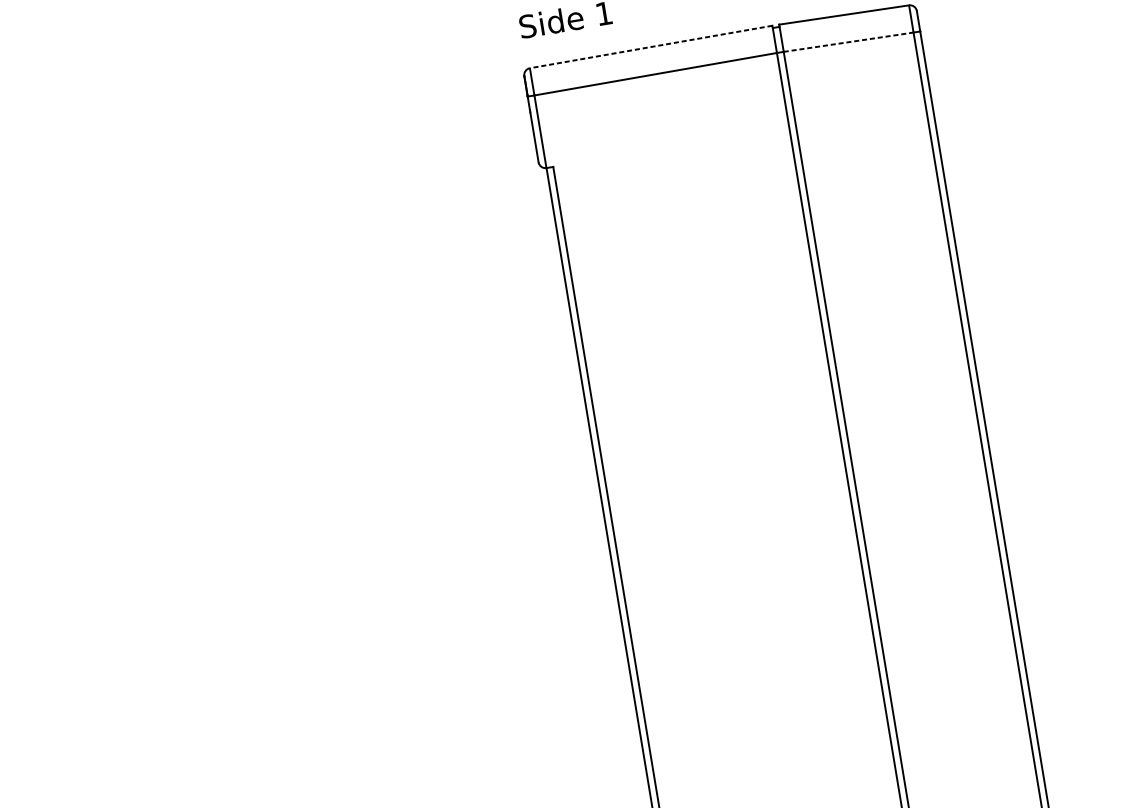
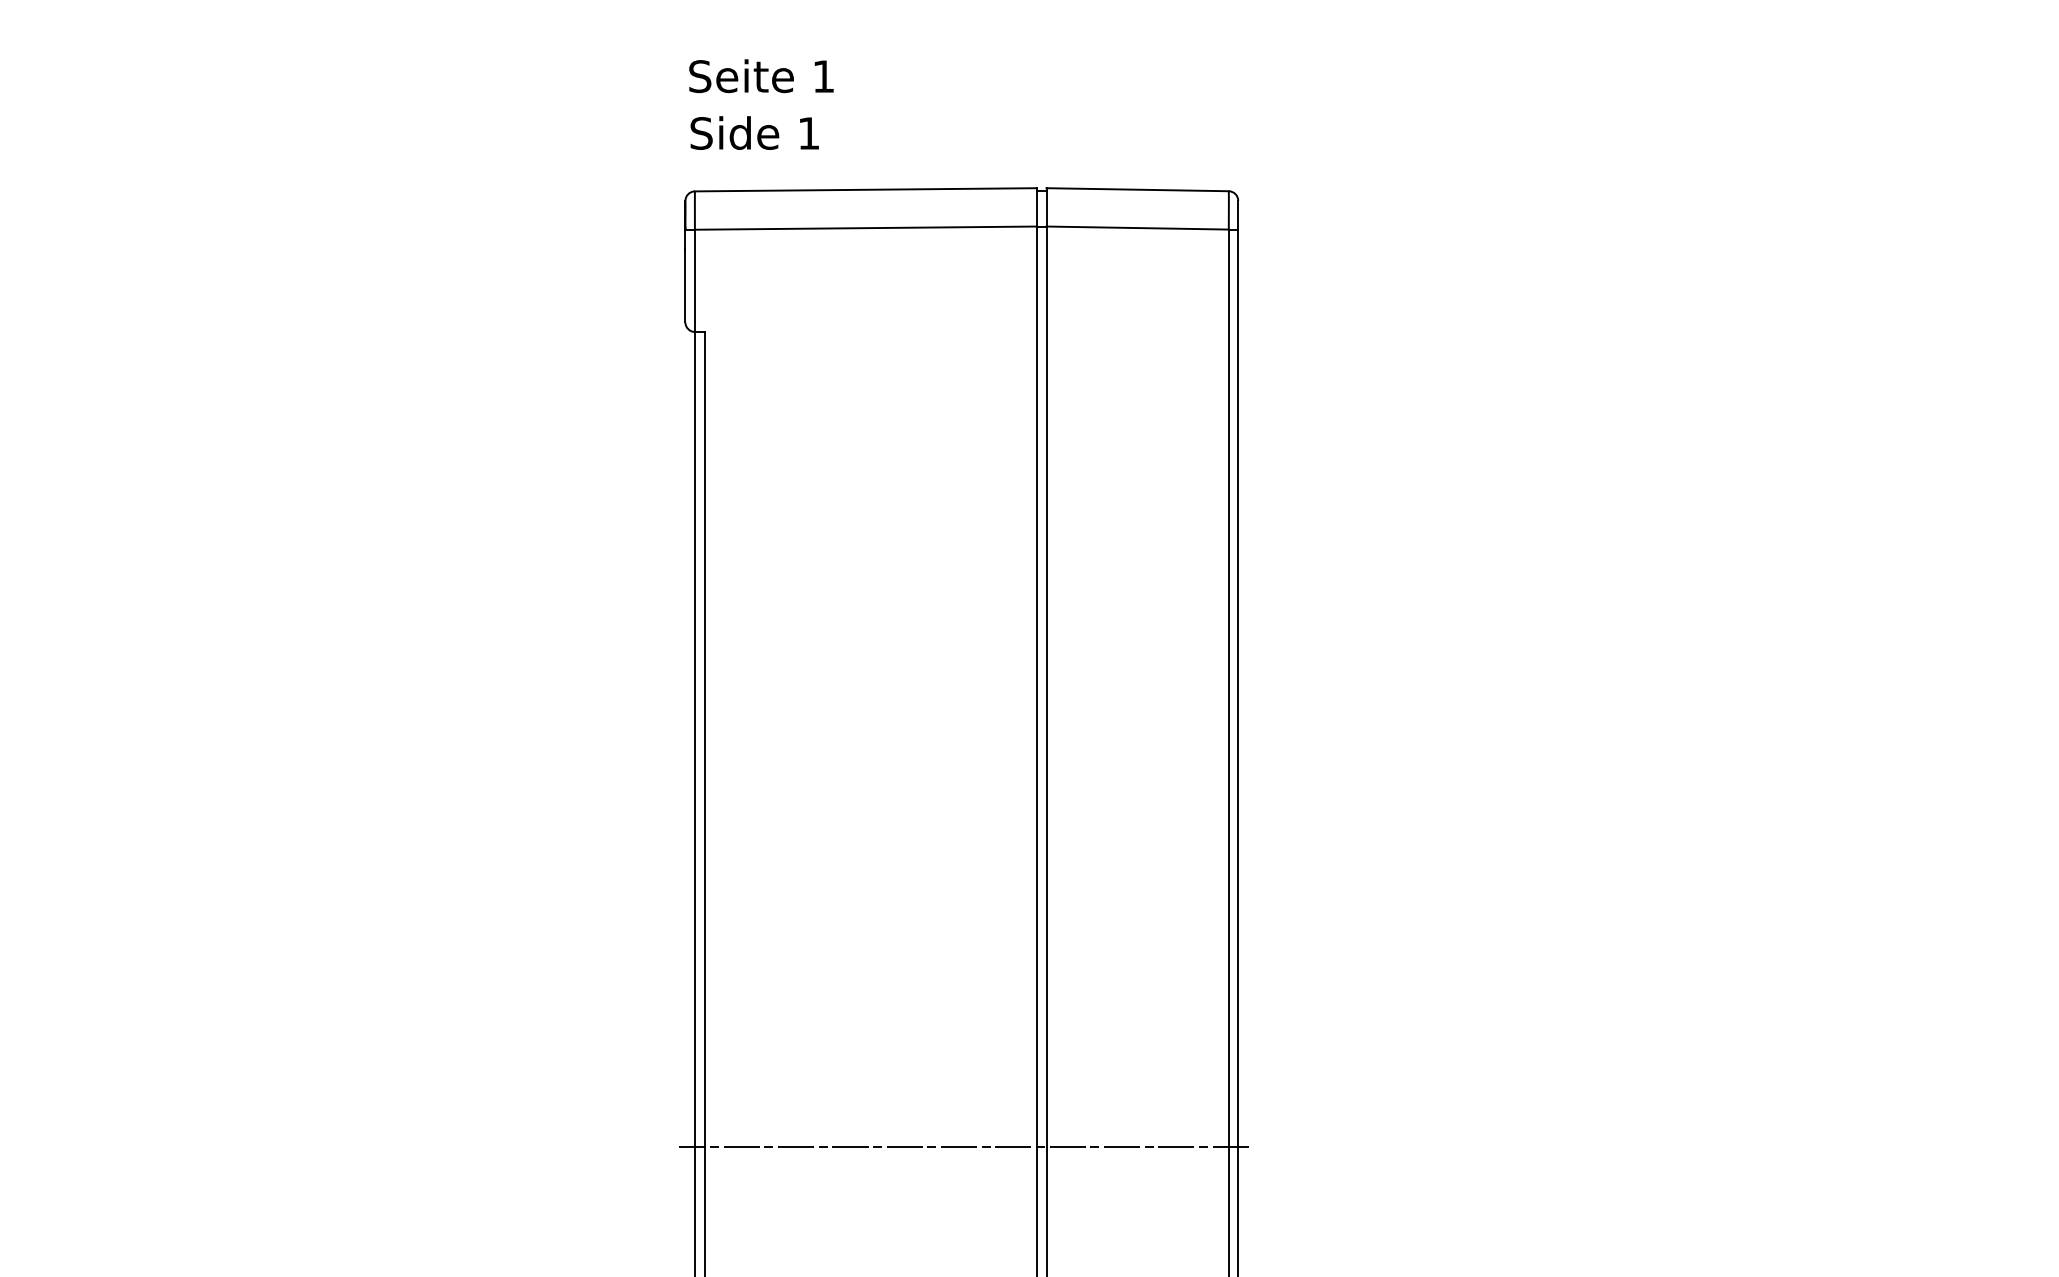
line: (849, 42) -> (1138, 228), dashed -> solid
line: (650, 46) -> (865, 189), dashed -> solid
line: (832, 714) -> (963, 1146), added

